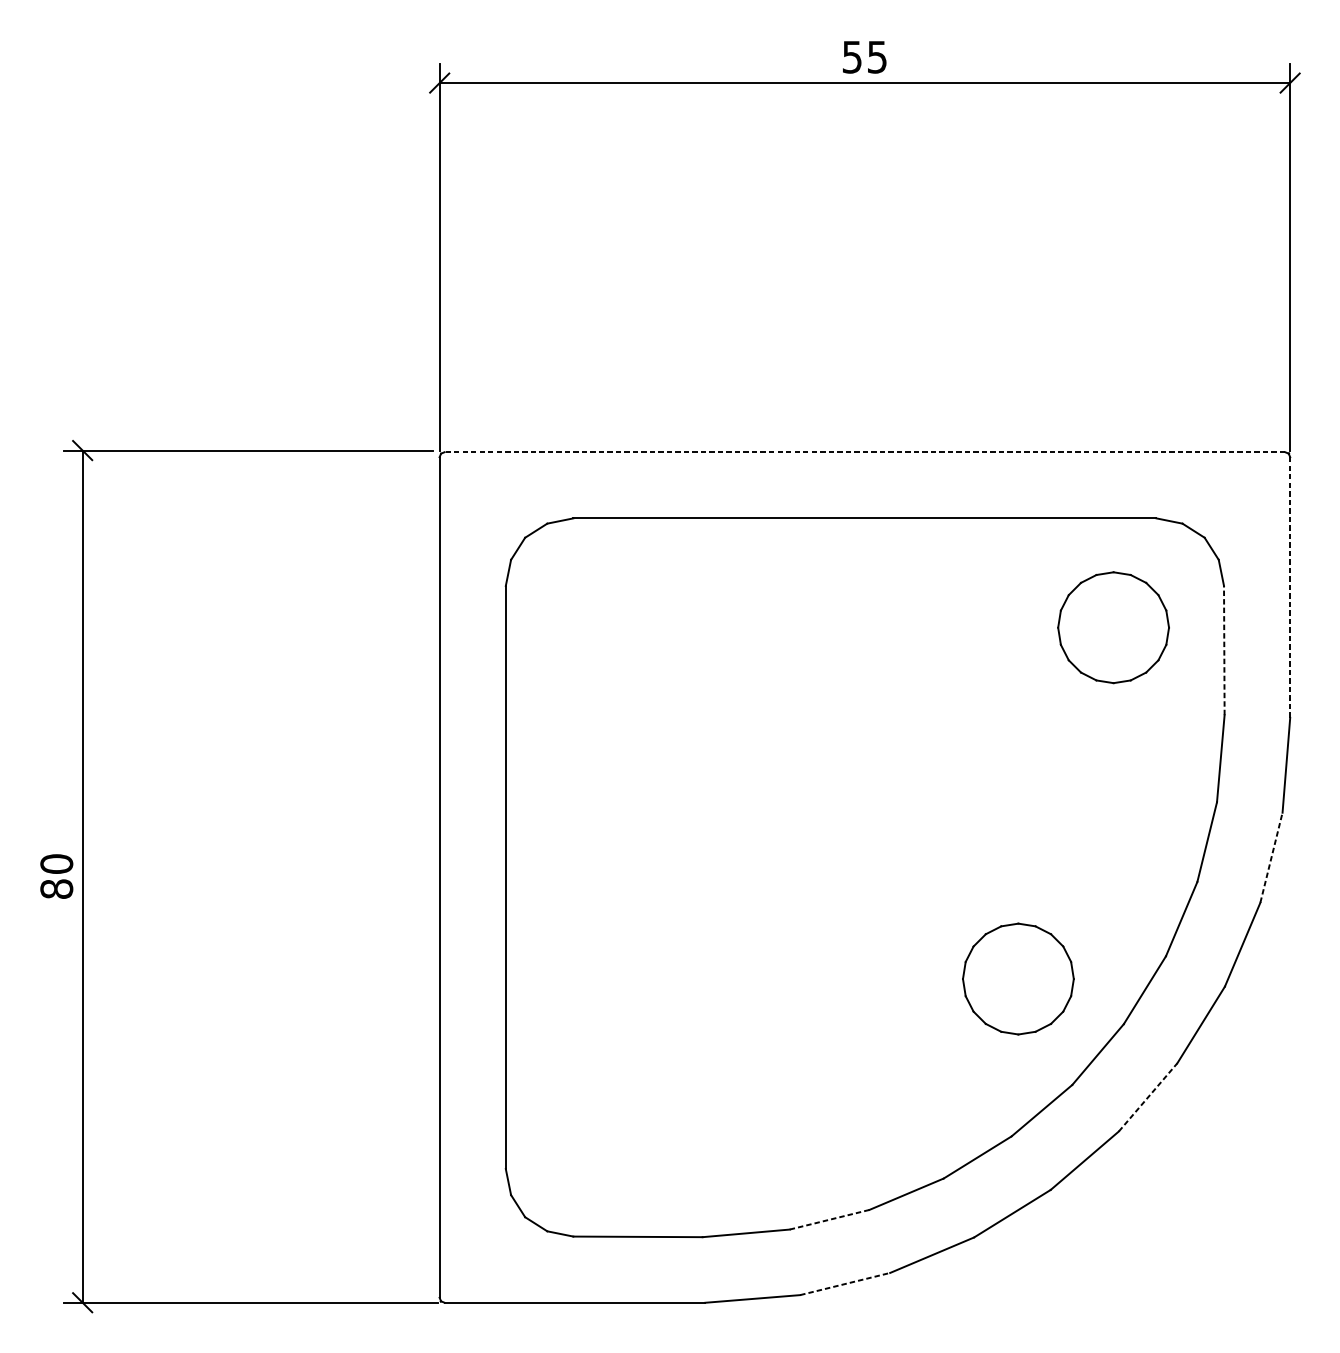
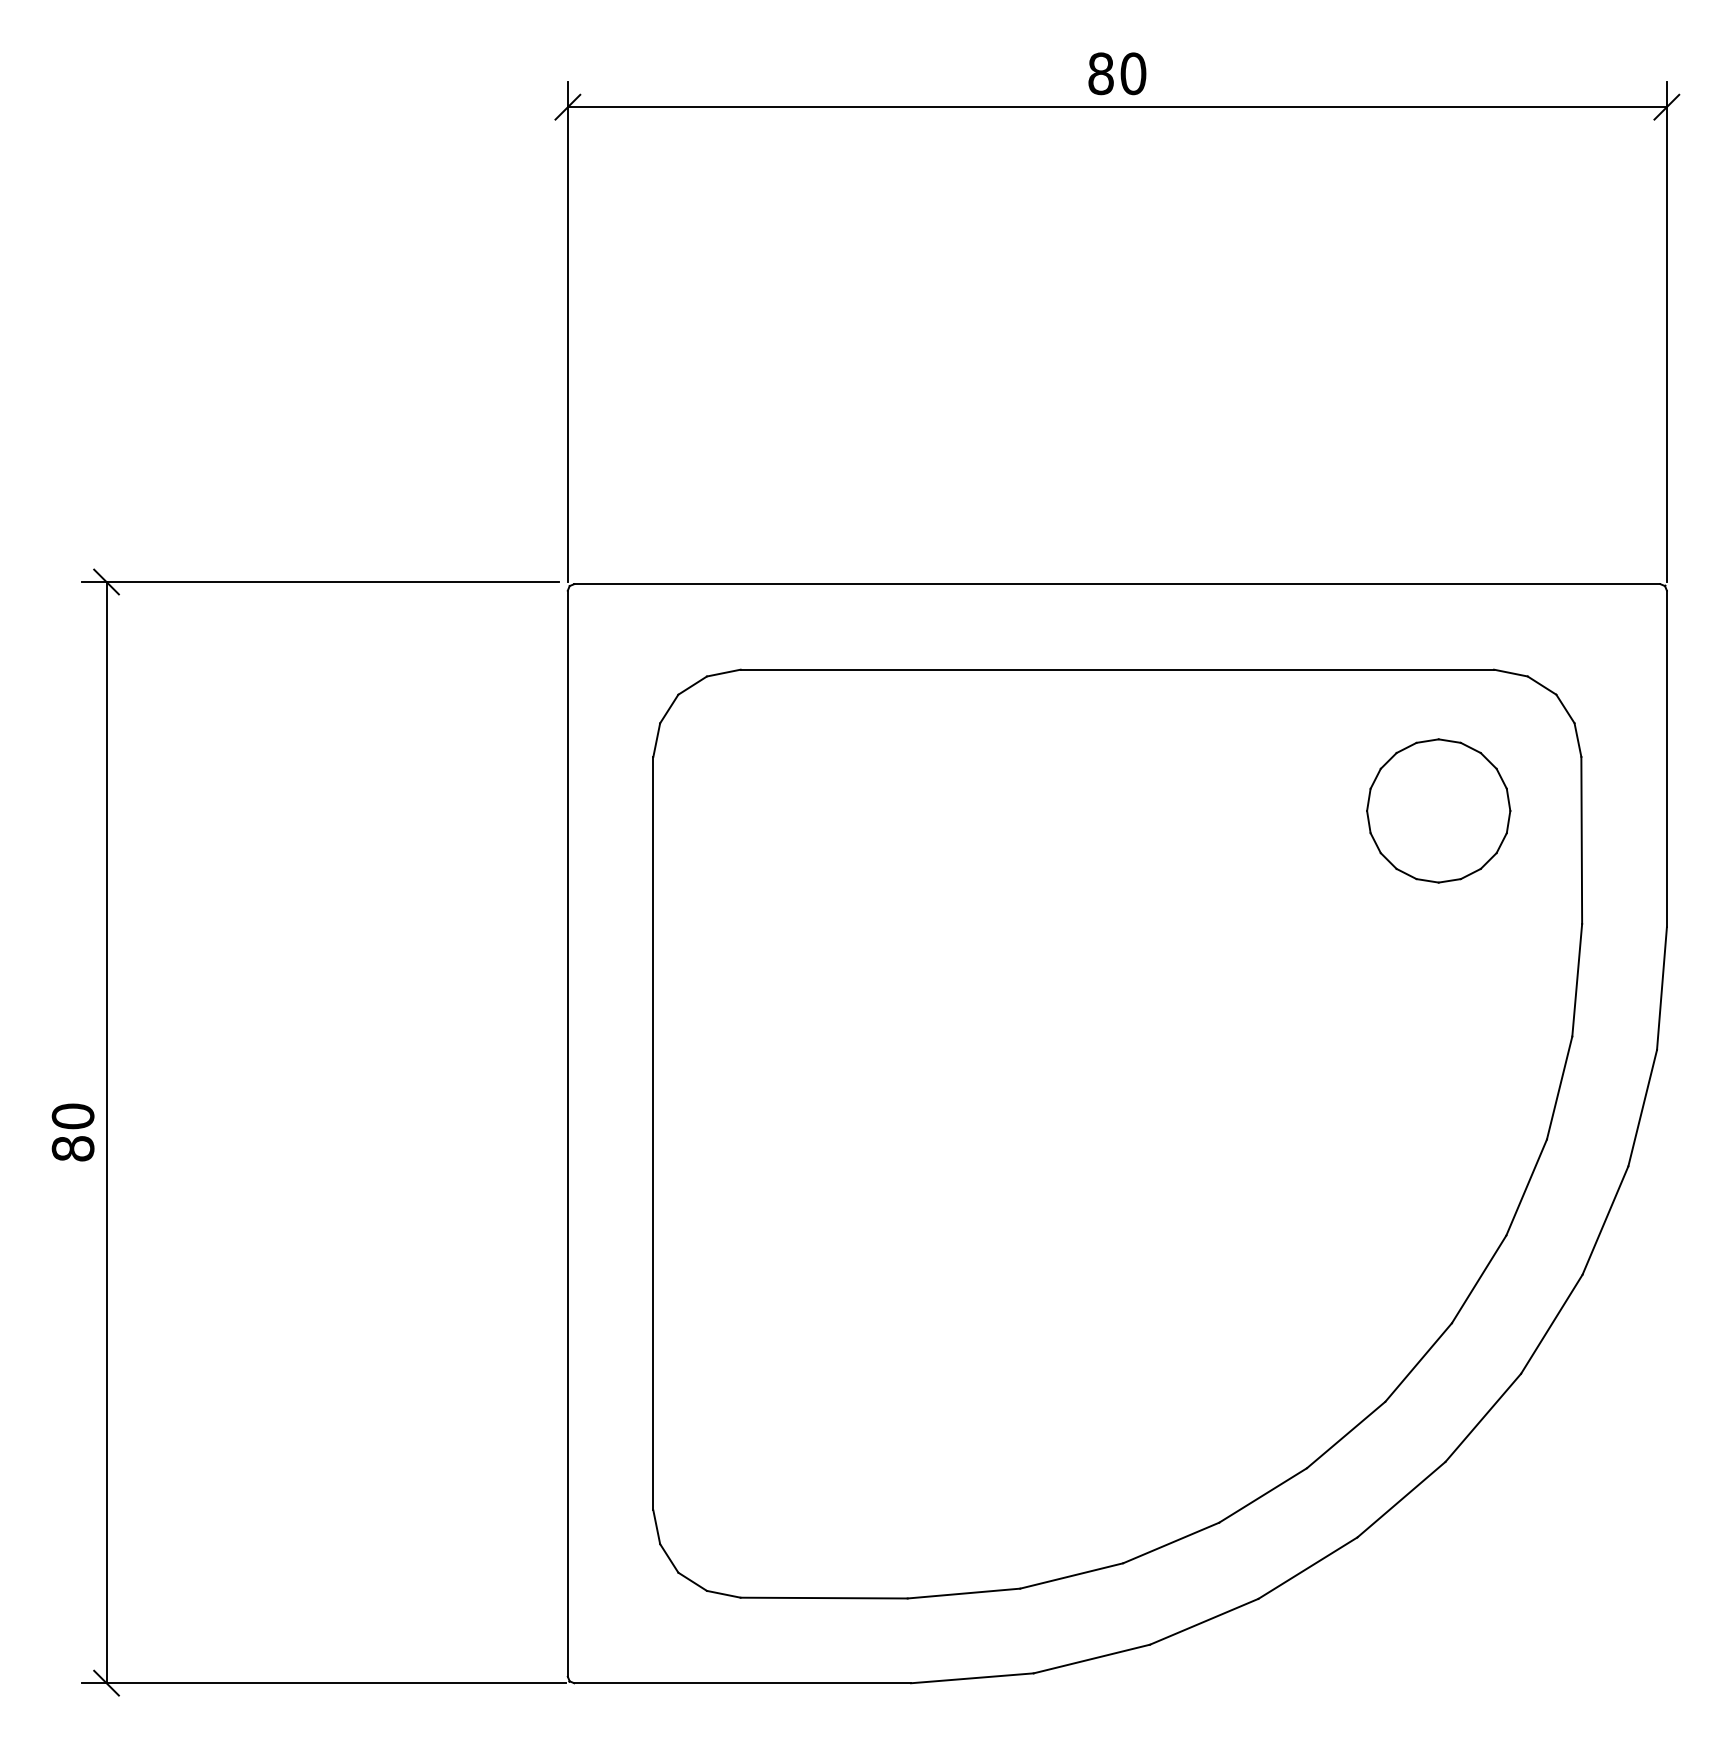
text: (865, 56) -> (1117, 73), 55 -> 80
line: (864, 452) -> (1116, 584), dashed -> solid
line: (1289, 587) -> (1666, 758), dashed -> solid
line: (1224, 650) -> (1581, 840), dashed -> solid
line: (1271, 857) -> (1642, 1108), dashed -> solid
part: (1018, 978) -> (1315, 1264), removed
line: (1148, 1097) -> (1483, 1417), dashed -> solid
line: (830, 1219) -> (1072, 1575), dashed -> solid
line: (844, 1284) -> (1091, 1659), dashed -> solid

